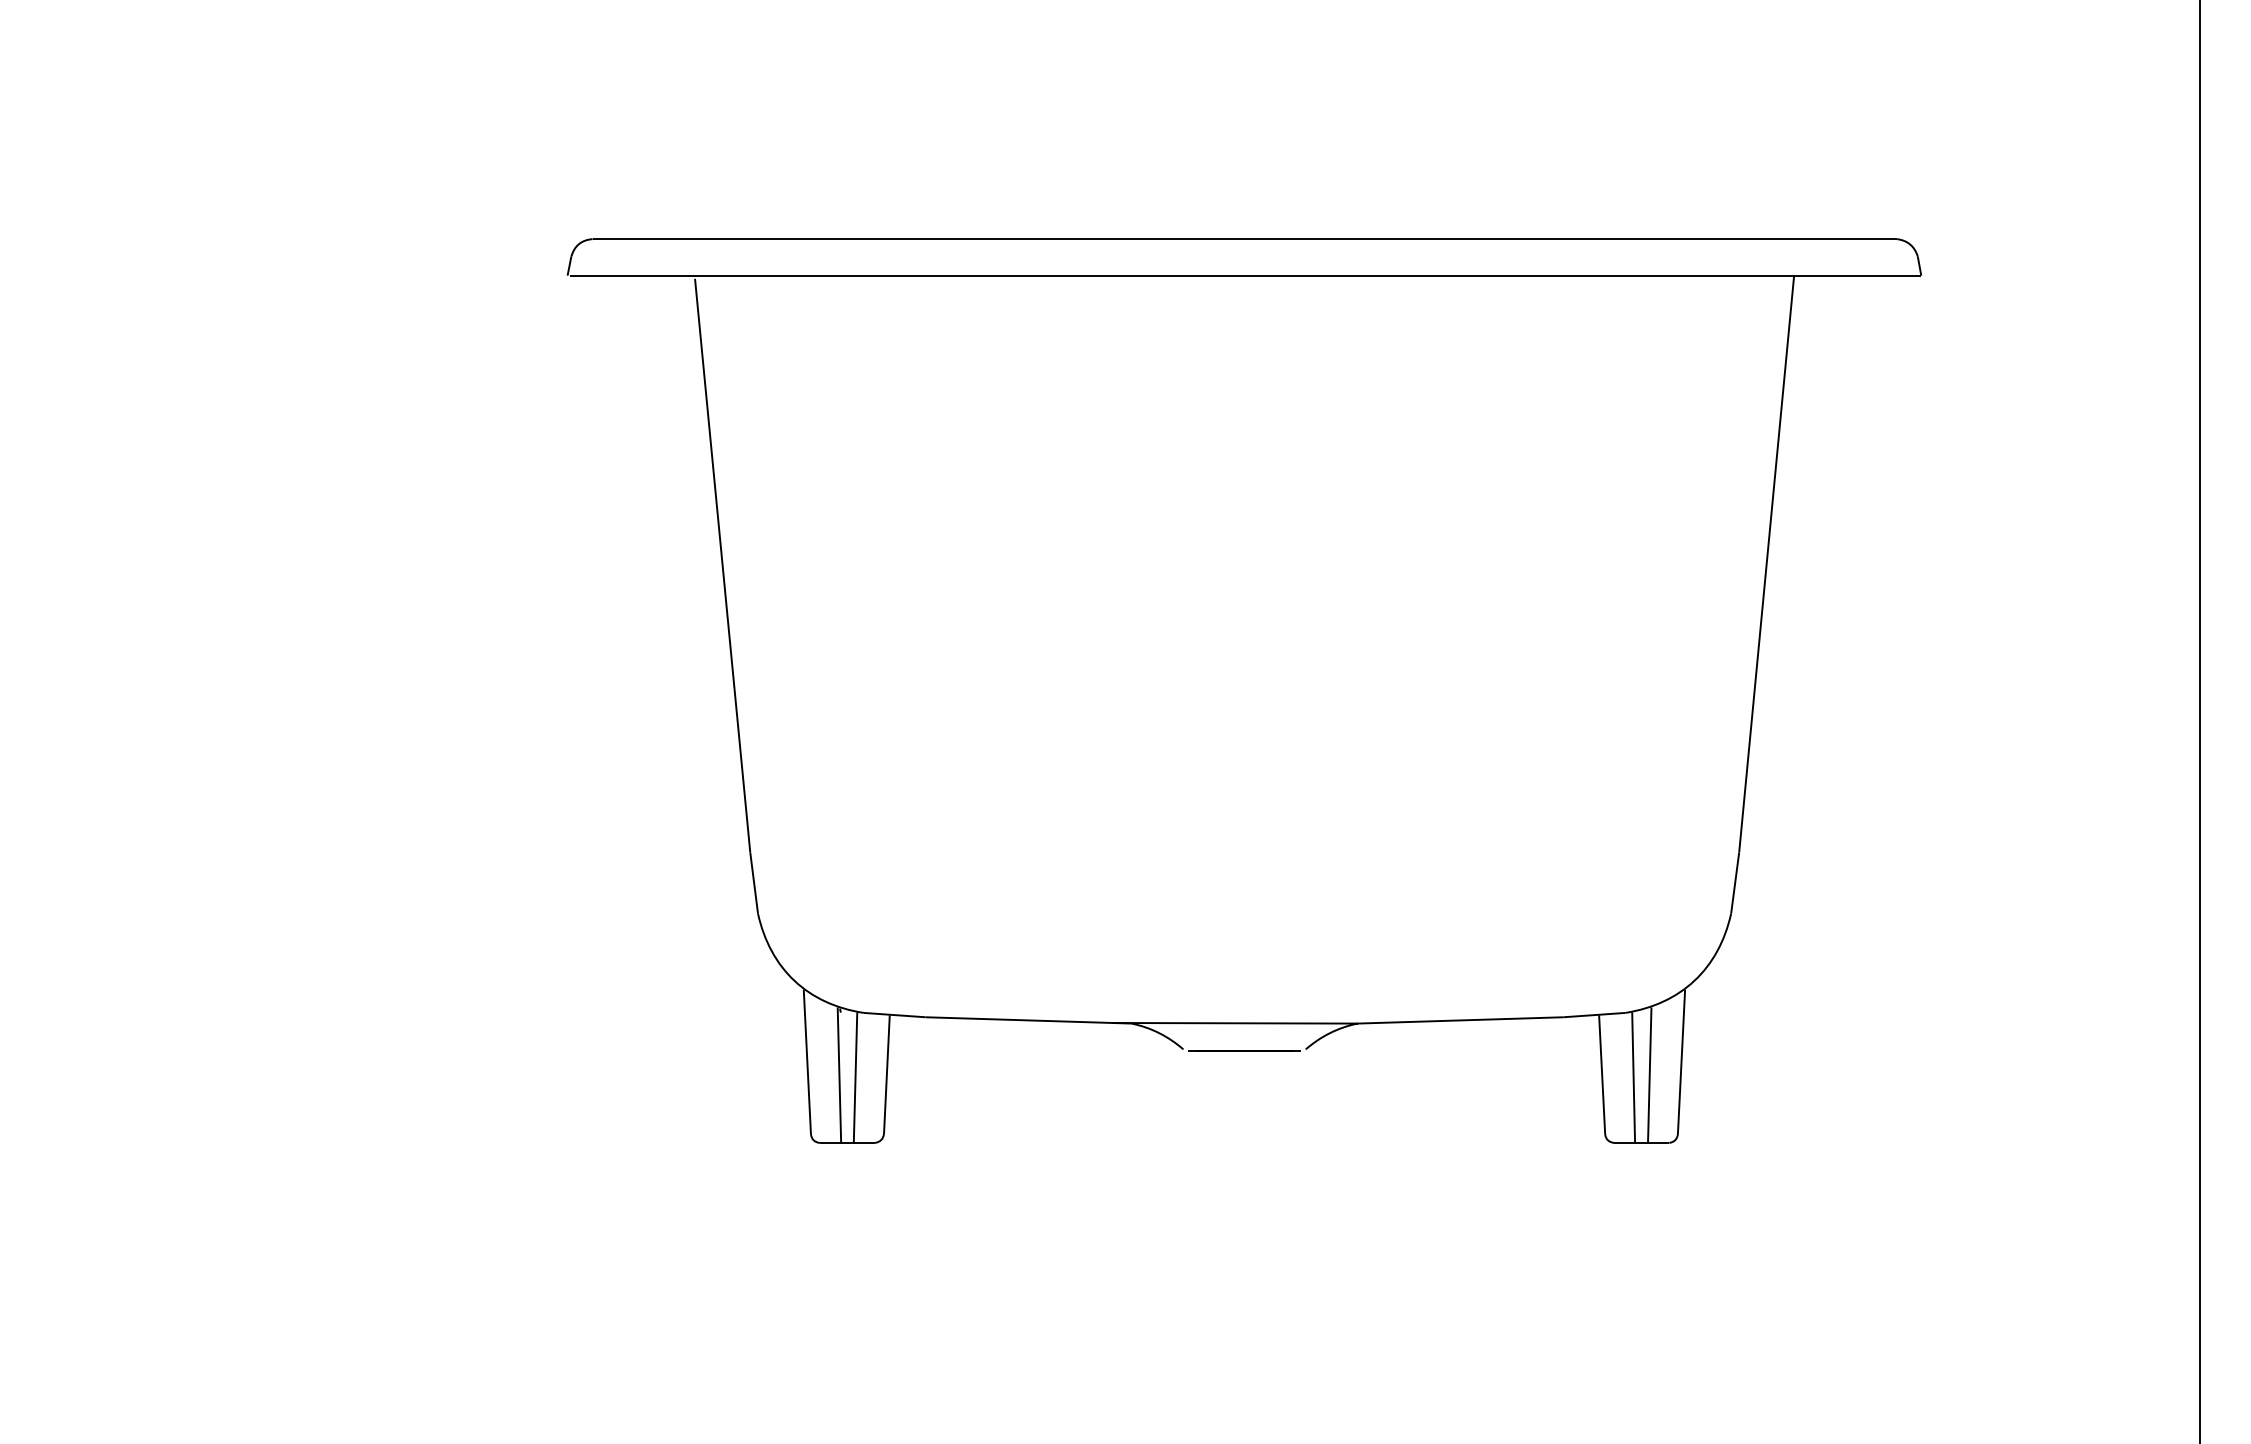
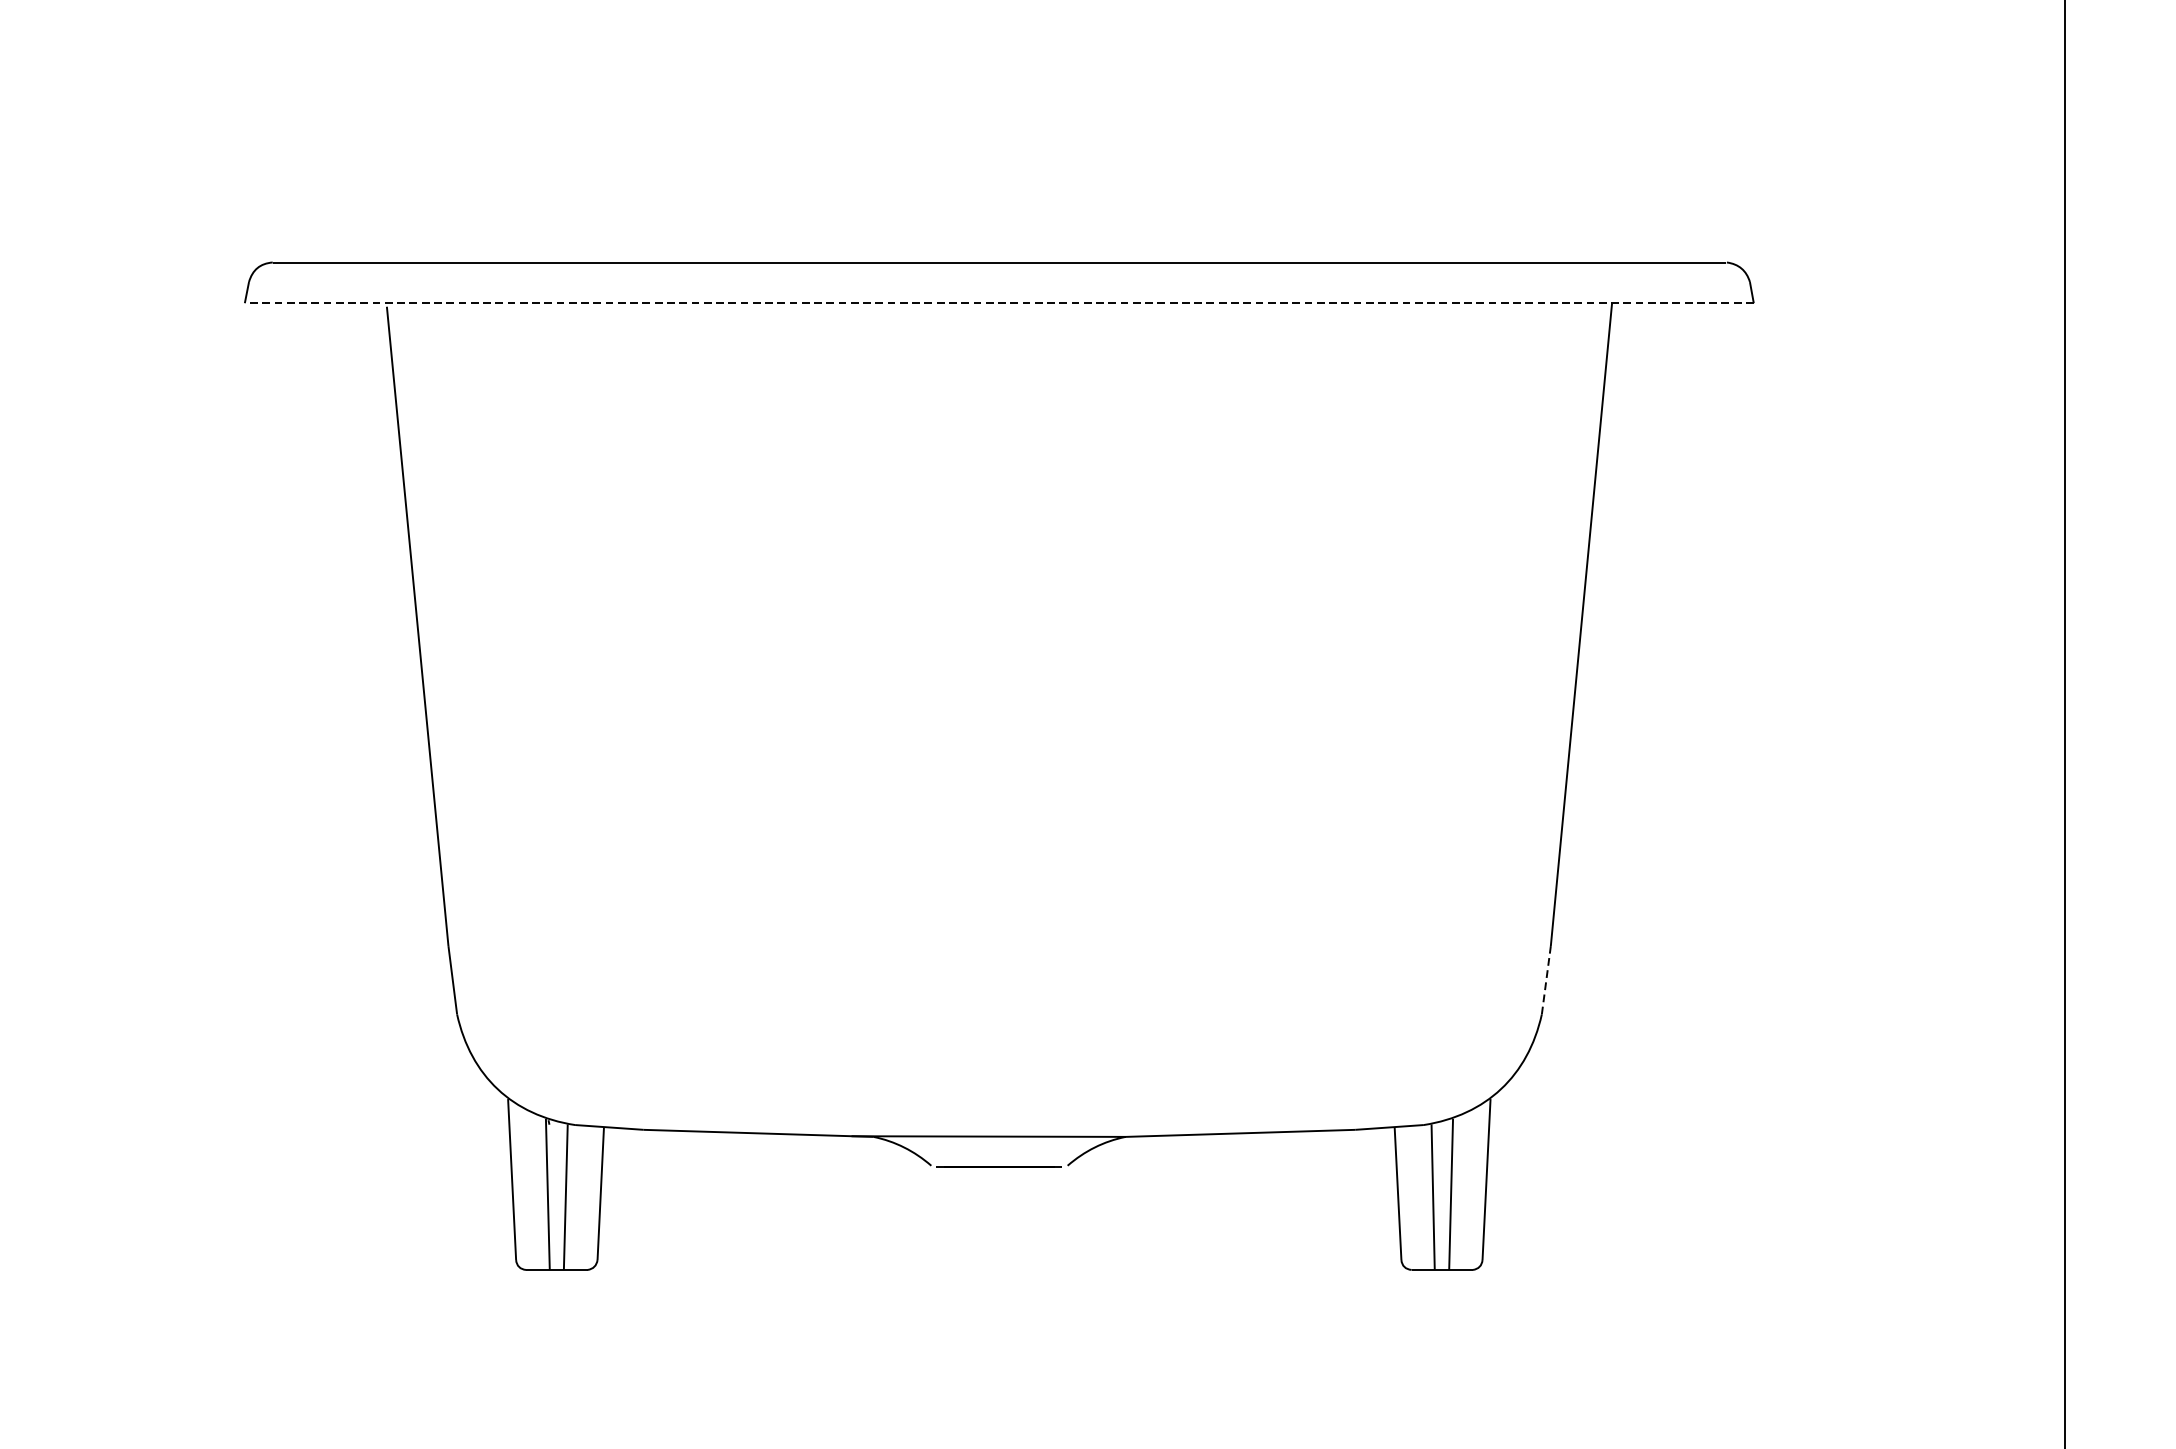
line: (1245, 275) -> (1000, 303), solid -> dashed
line: (1735, 883) -> (1546, 980), solid -> dashed

